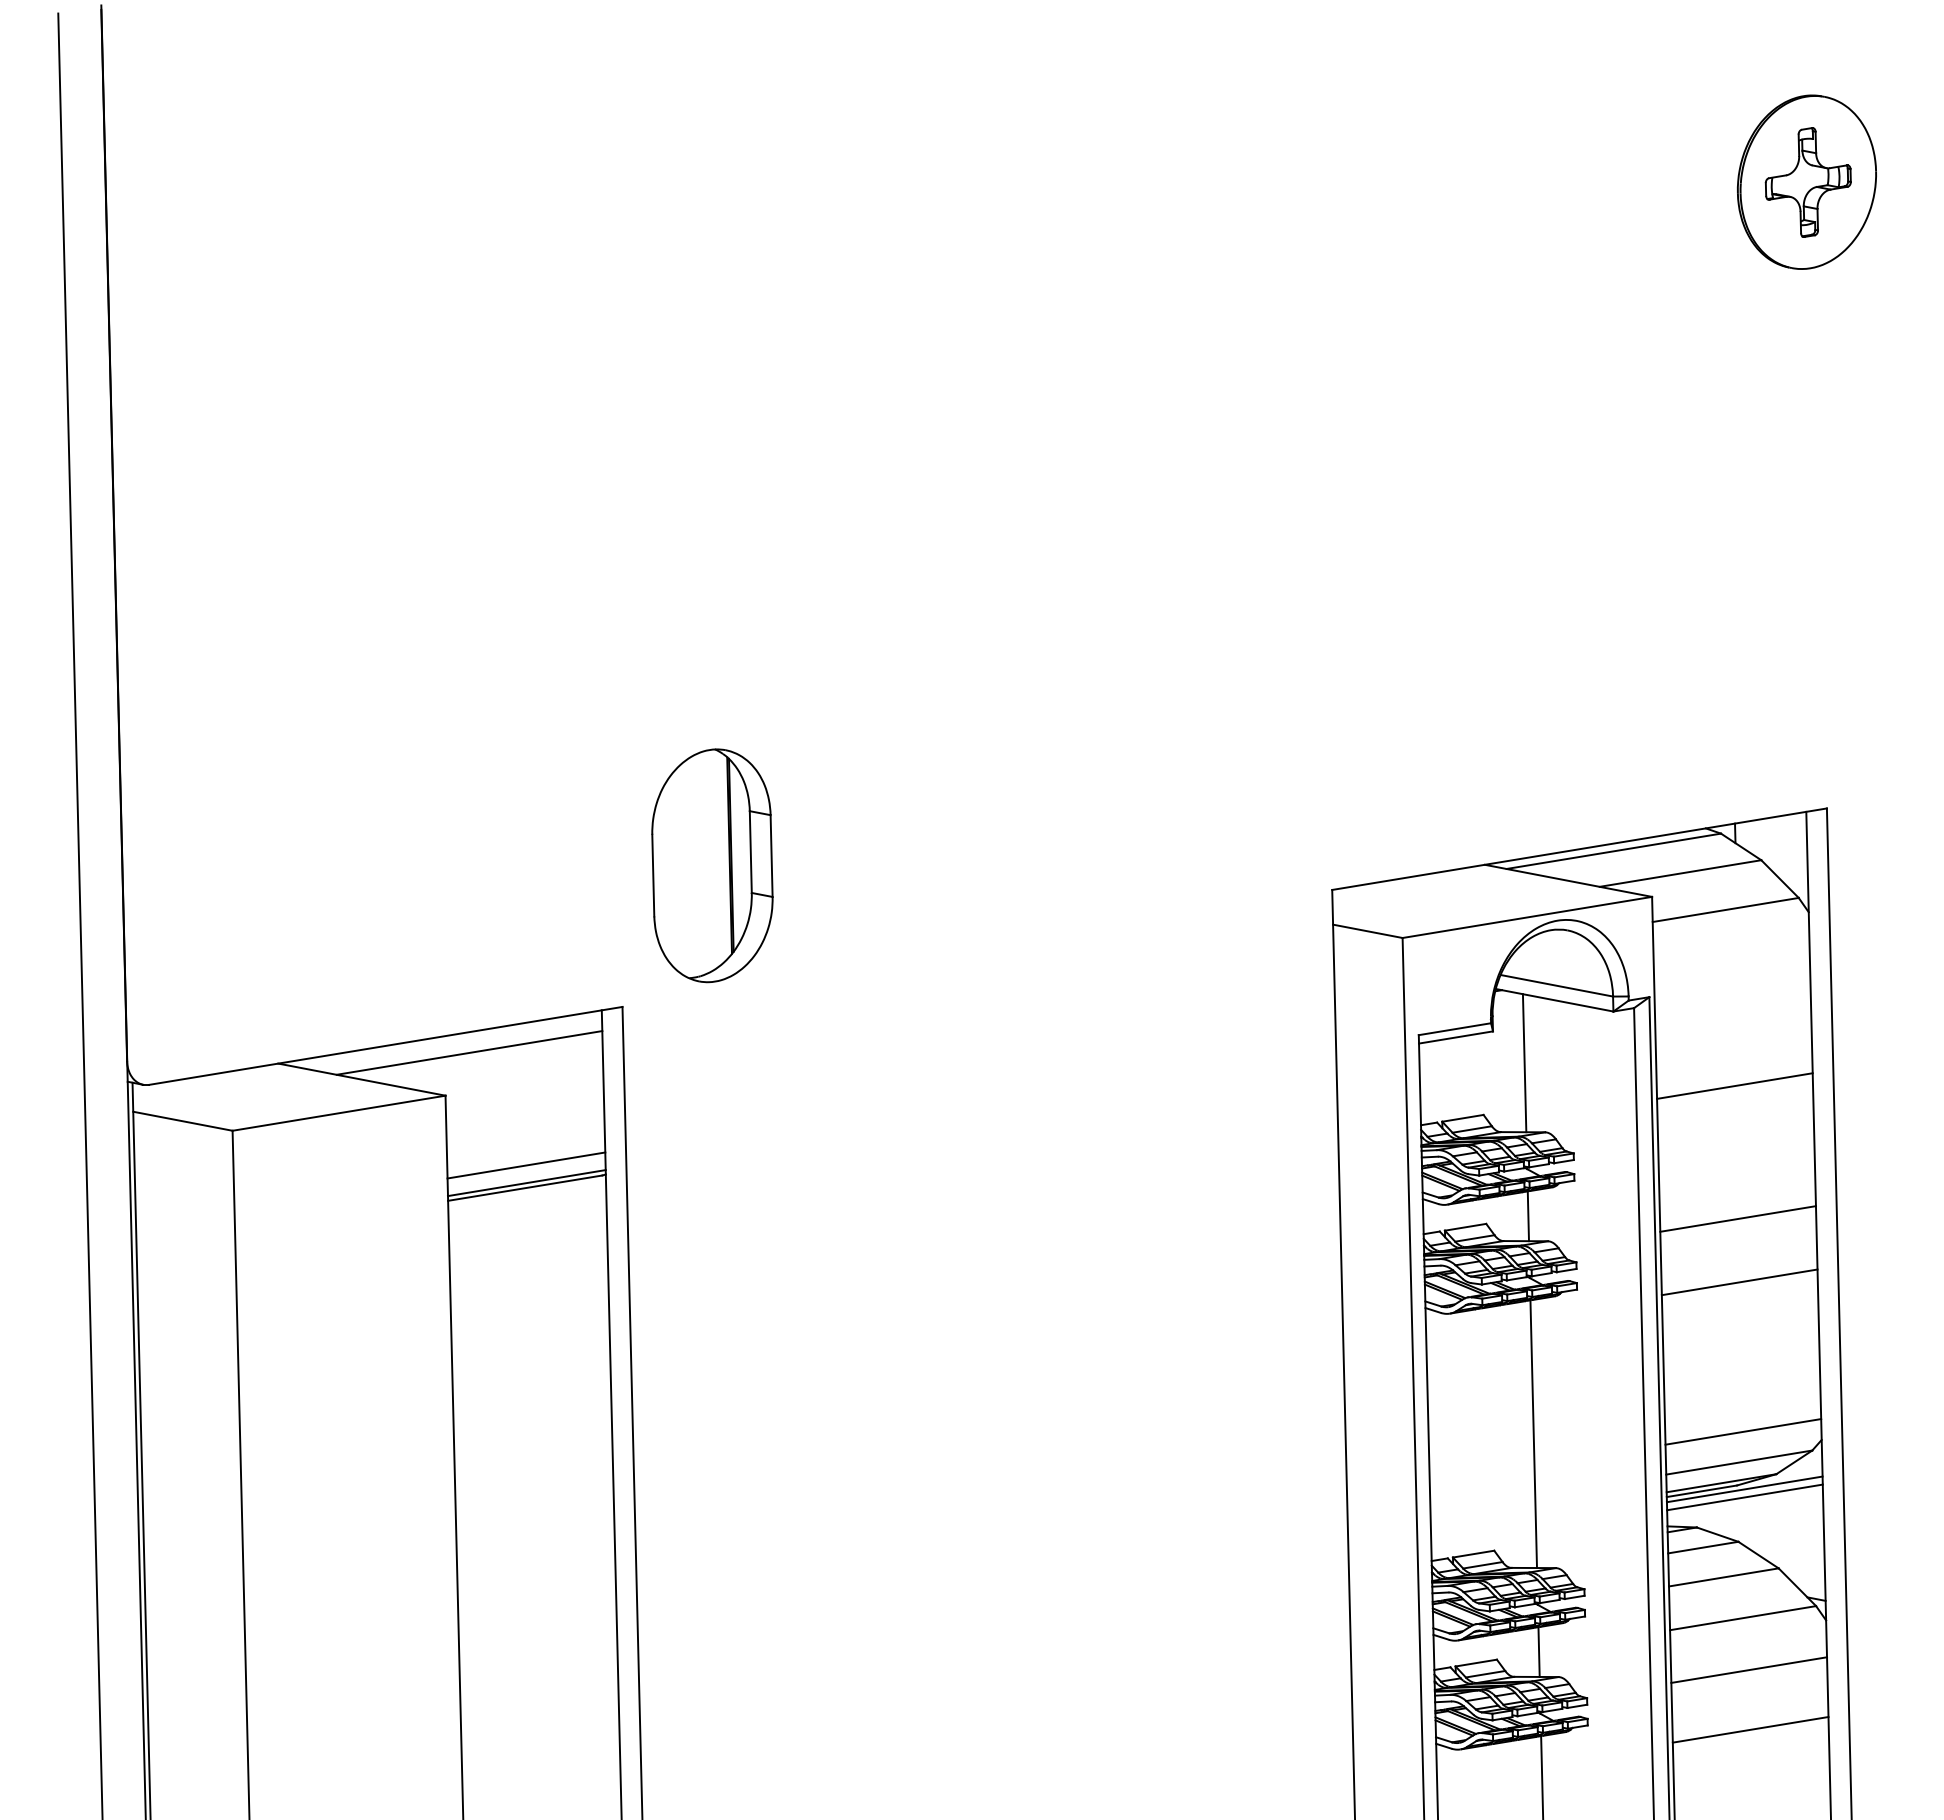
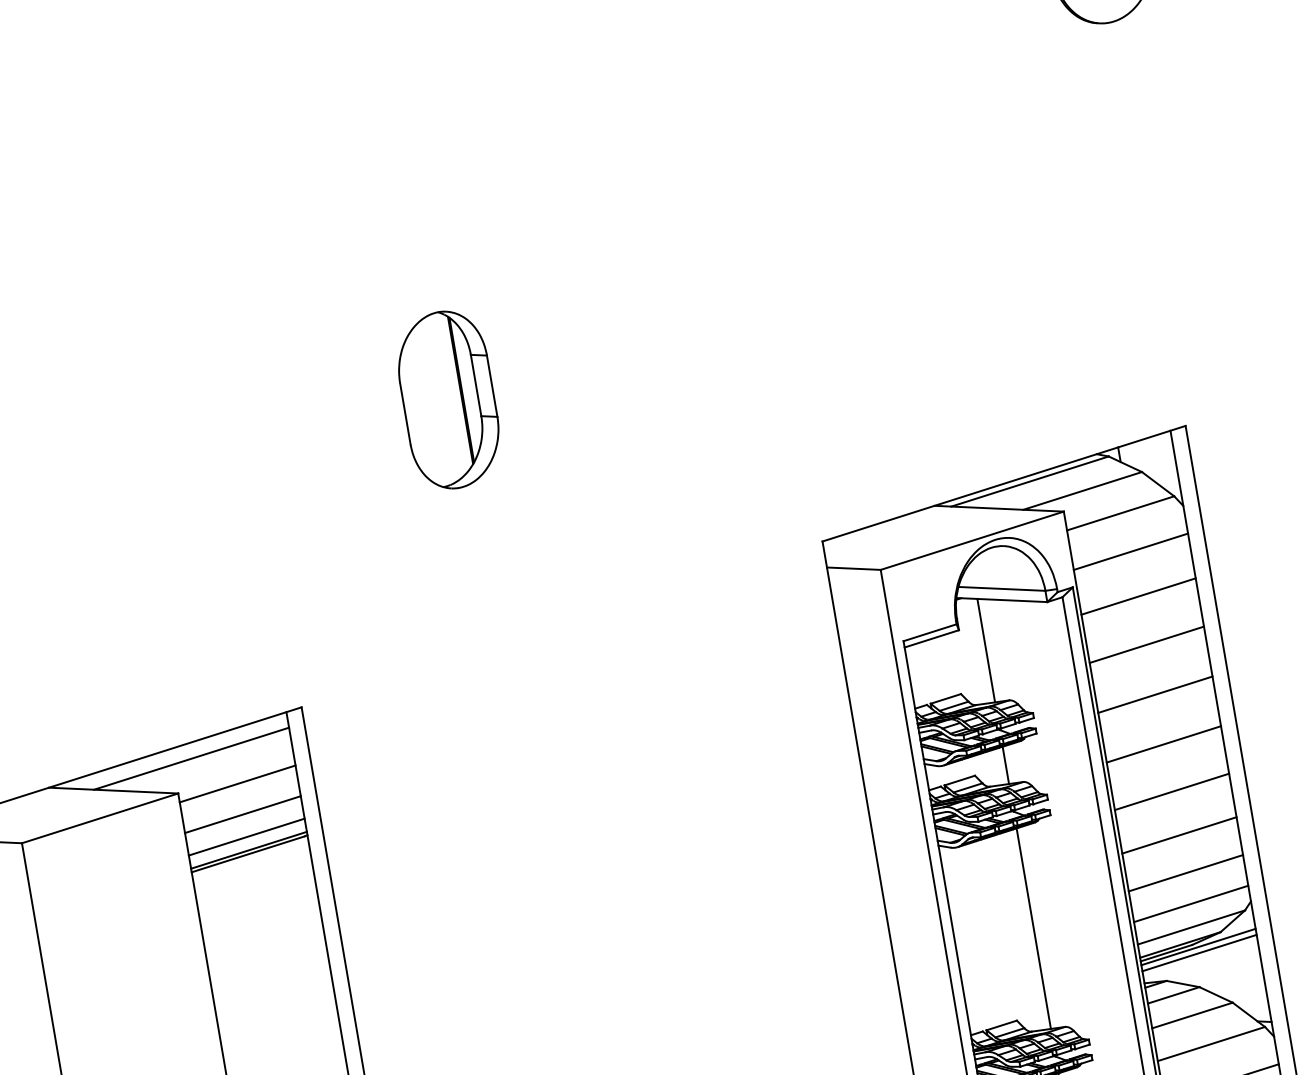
part: (712, 865) -> (448, 399), moved
line: (1731, 961) -> (1130, 551), added
line: (1733, 1021) -> (1138, 596), added
line: (524, 1094) -> (237, 783), added
line: (525, 1135) -> (242, 814), added
line: (1736, 1152) -> (1155, 694), added
line: (1740, 1340) -> (1178, 835), added
line: (1742, 1390) -> (1185, 872), added

